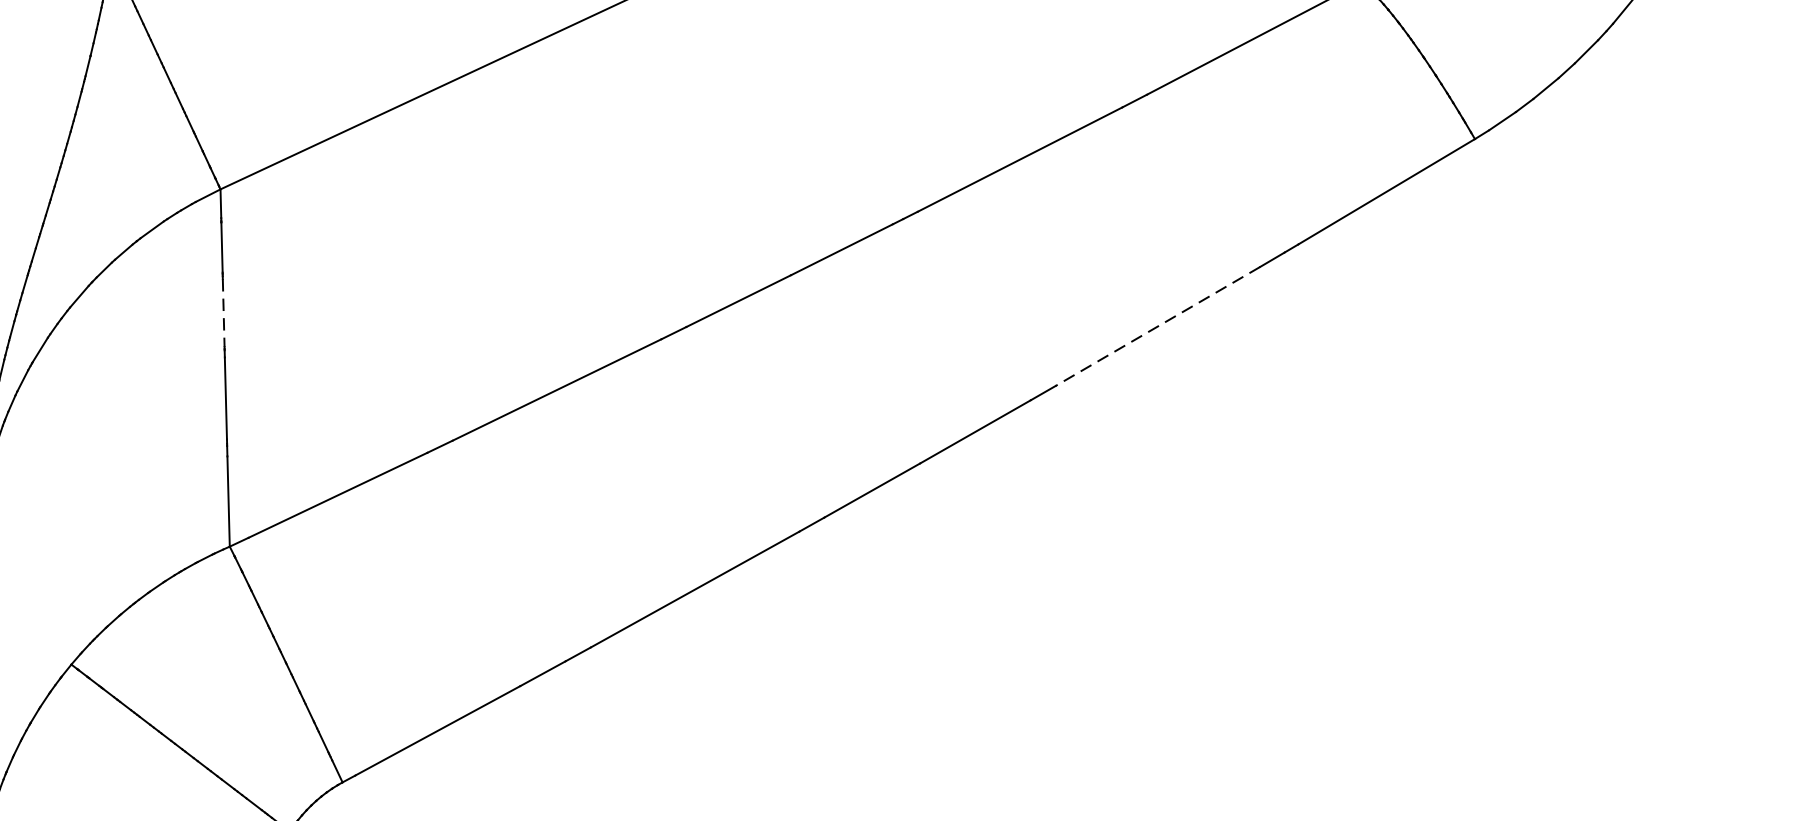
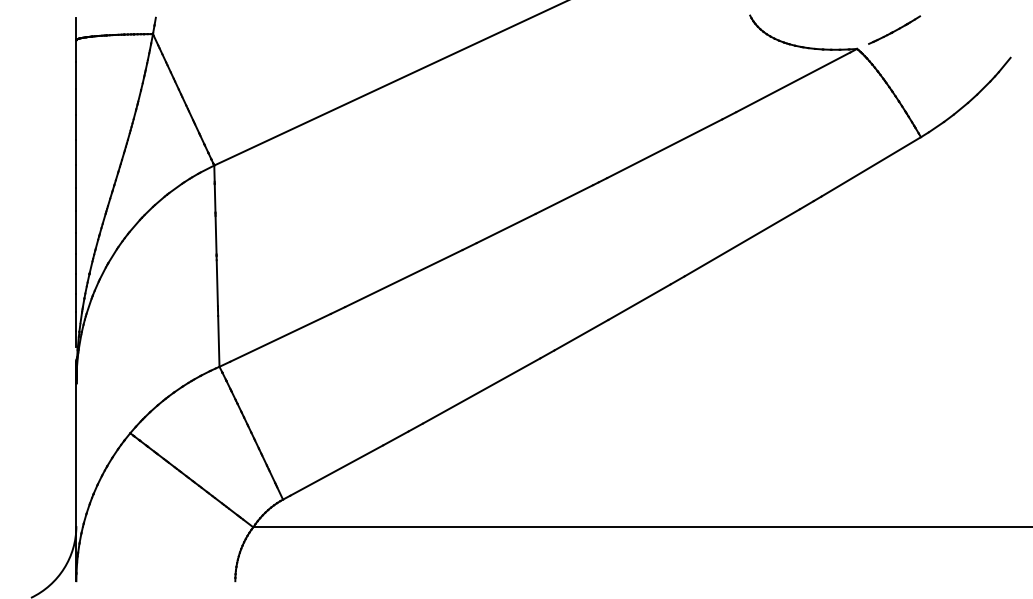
line: (224, 313) -> (216, 235), dashed -> solid
line: (1158, 325) -> (742, 242), dashed -> solid

